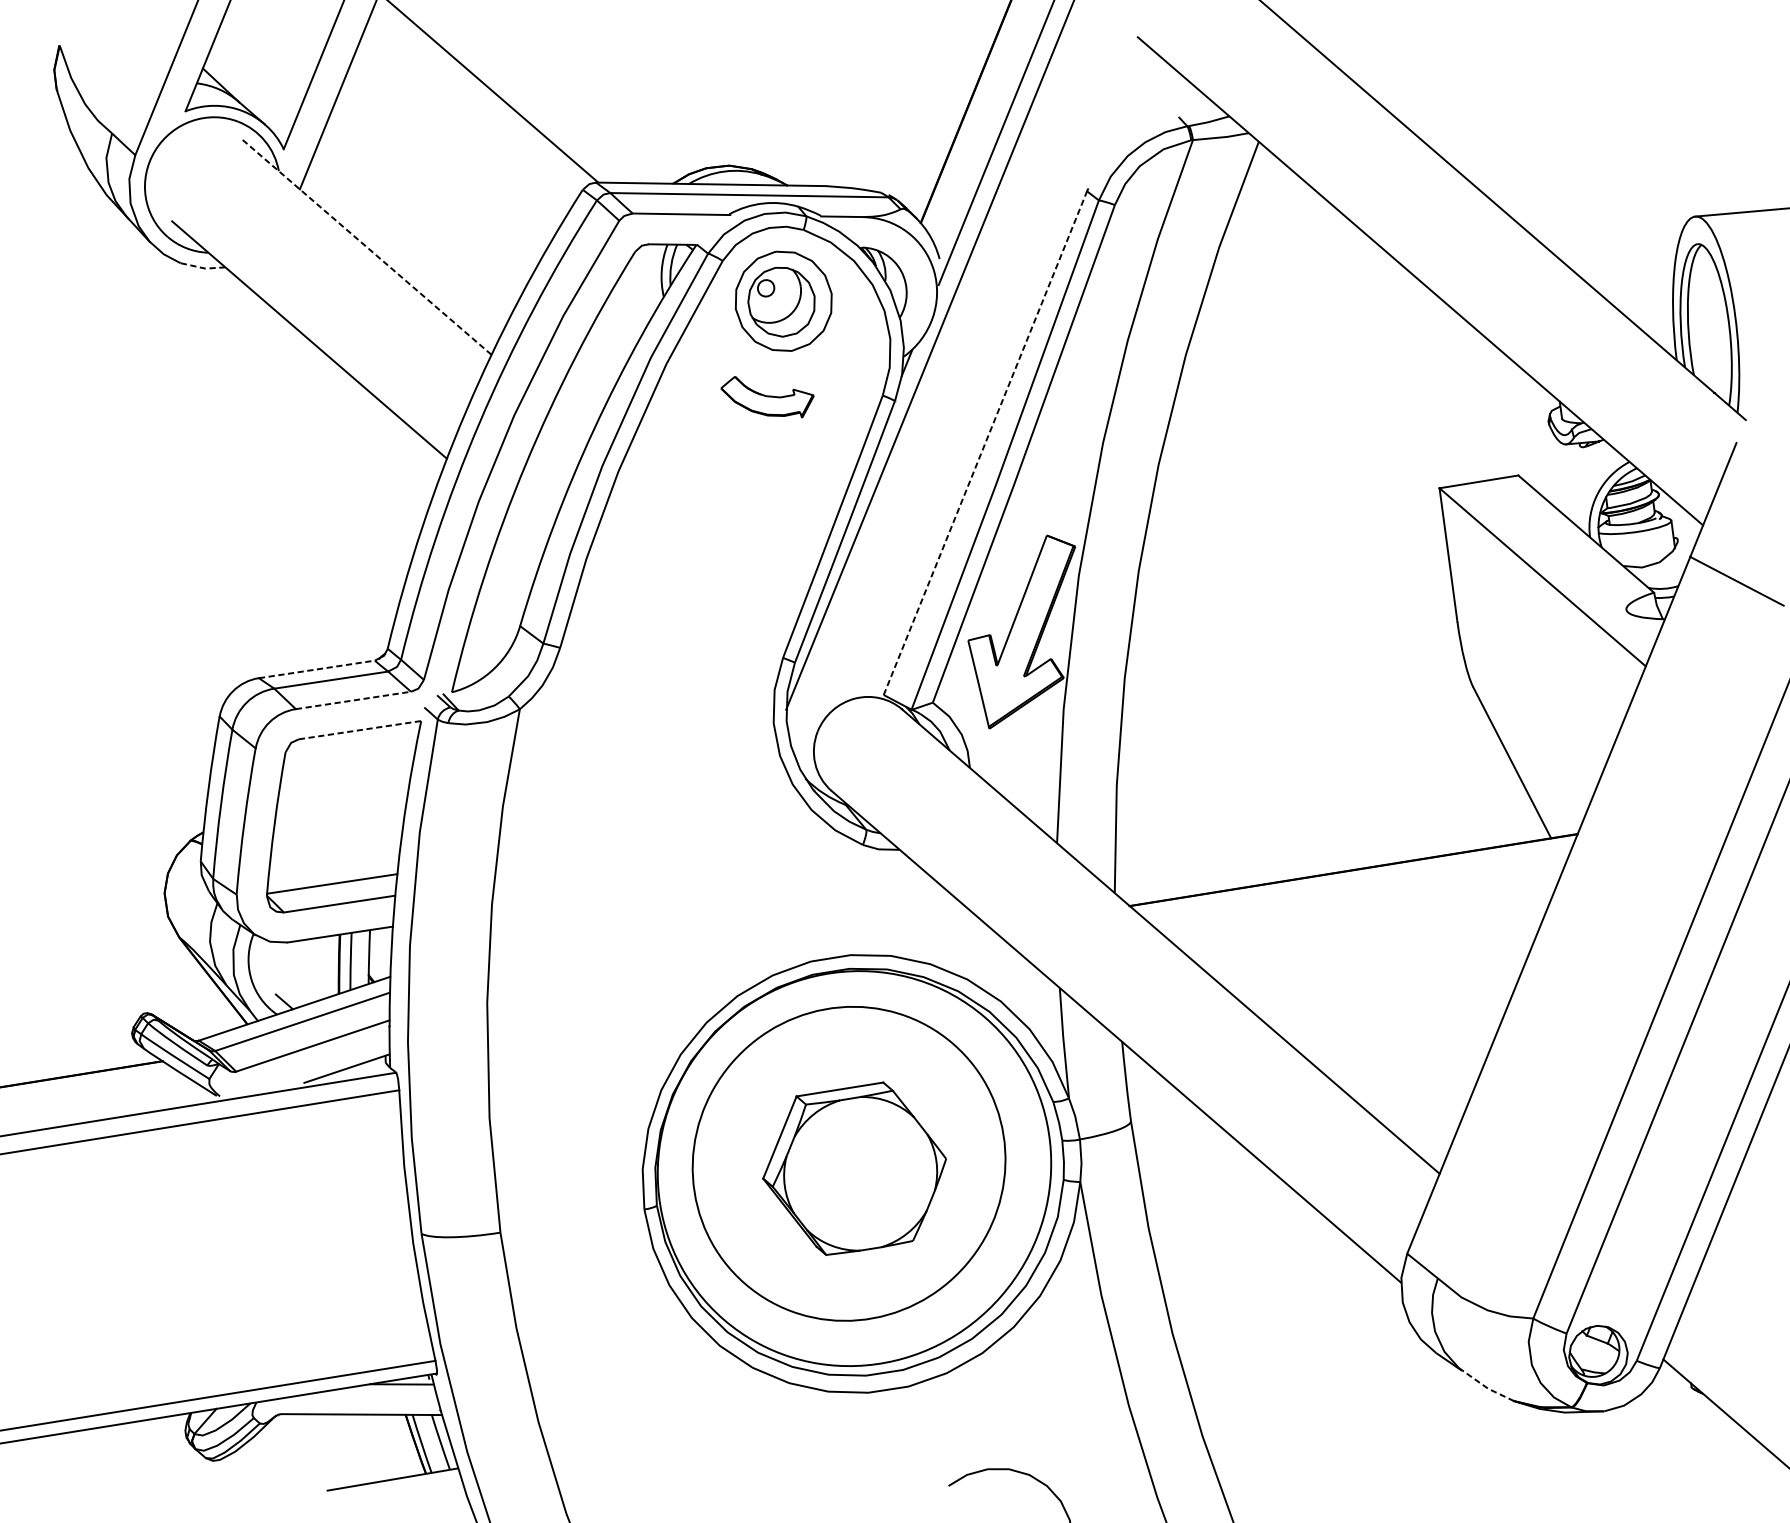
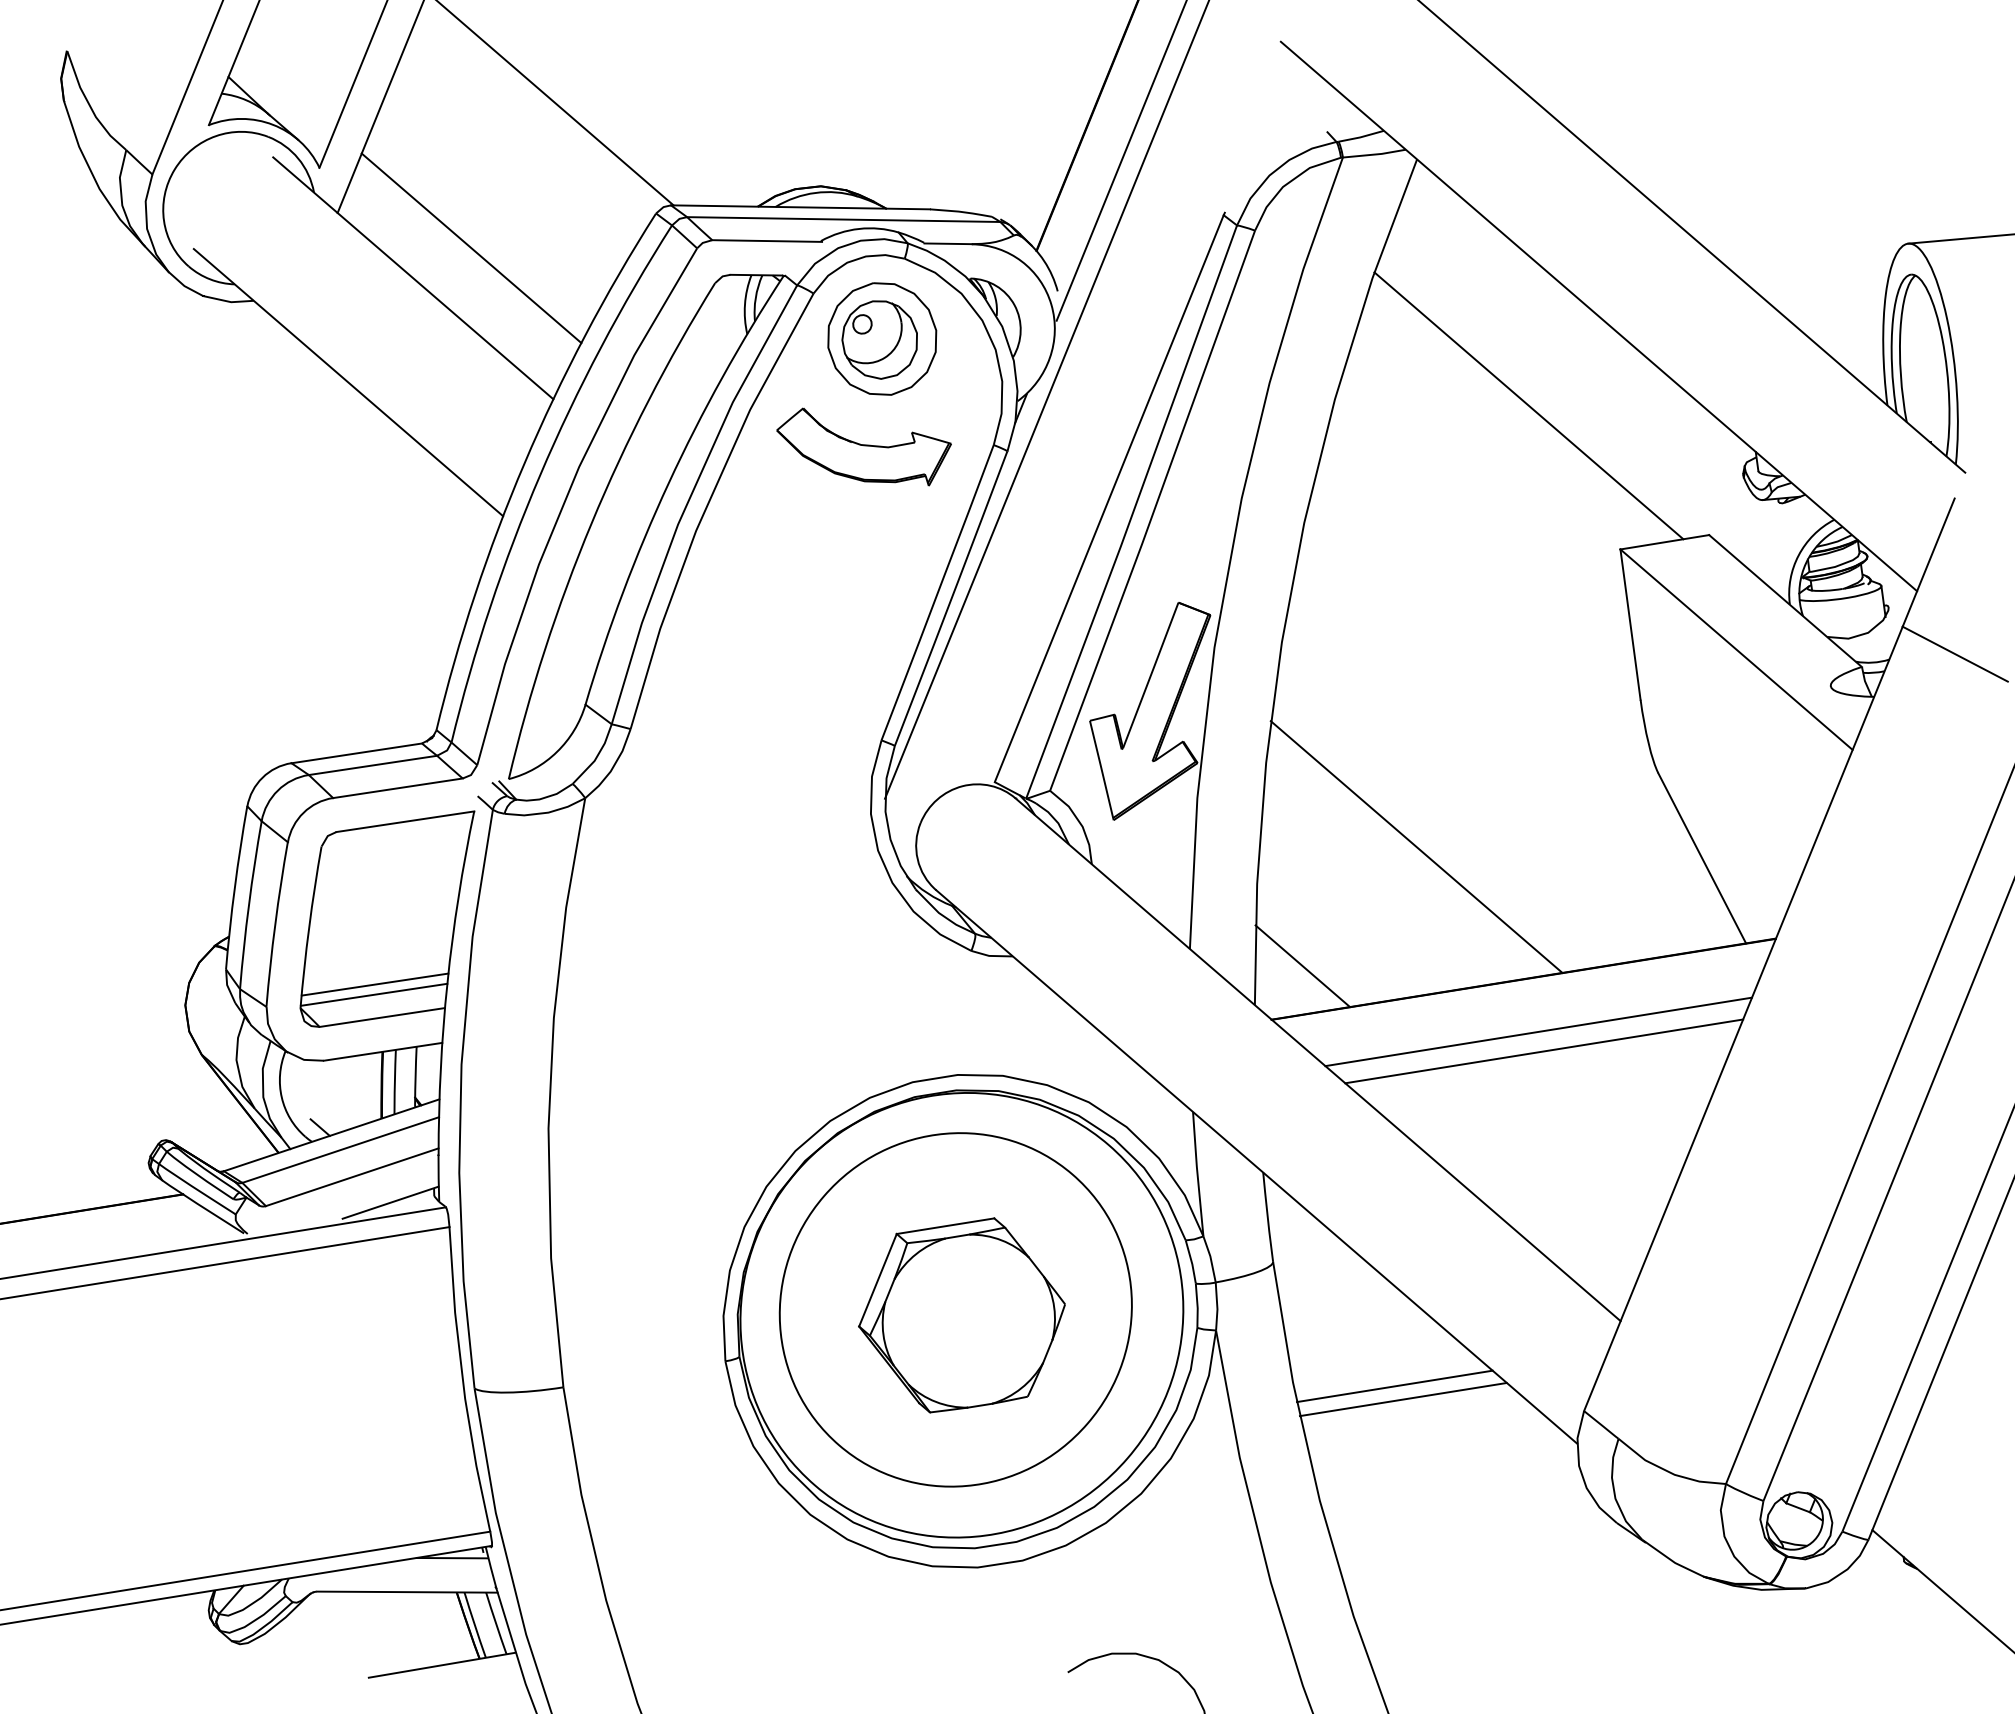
line: (418, 220) -> (471, 248), added
line: (366, 246) -> (412, 277), dashed -> solid
line: (203, 267) -> (229, 301), dashed -> solid
line: (1357, 360) -> (1528, 405), added
part: (767, 396) -> (863, 446), size x1.67
line: (985, 443) -> (1109, 498), dashed -> solid
line: (316, 669) -> (356, 753), dashed -> solid
line: (353, 700) -> (397, 788), dashed -> solid
line: (360, 729) -> (405, 821), dashed -> solid
line: (1258, 752) -> (1416, 846), added
line: (1157, 858) -> (1302, 966), added
line: (332, 874) -> (374, 984), added
line: (1366, 916) -> (1538, 1031), added
line: (1372, 934) -> (1544, 1051), added
line: (1238, 1231) -> (1394, 1386), added
line: (1245, 1243) -> (1402, 1399), added
line: (1485, 1386) -> (1672, 1560), dashed -> solid

